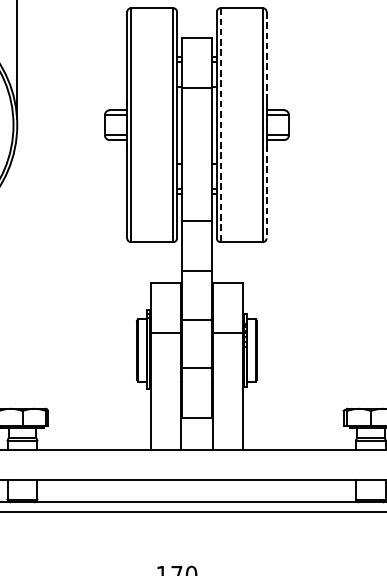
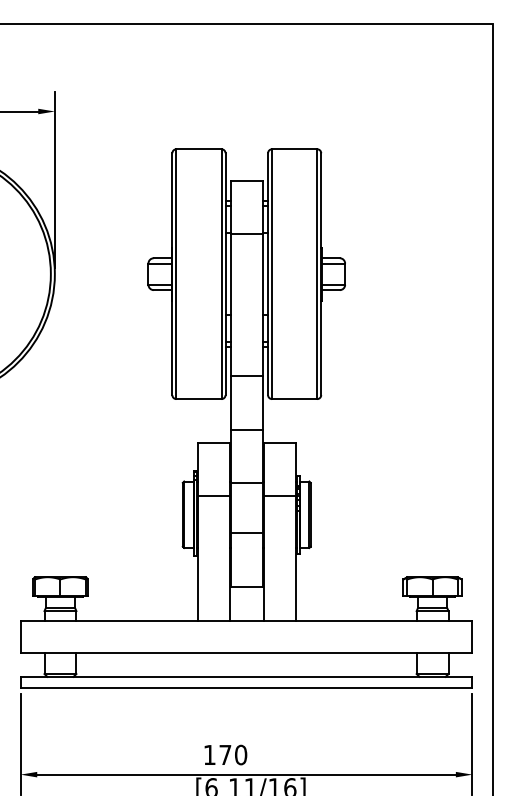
line: (221, 125) -> (272, 274), dashed -> solid
line: (266, 125) -> (321, 274), dashed -> solid

